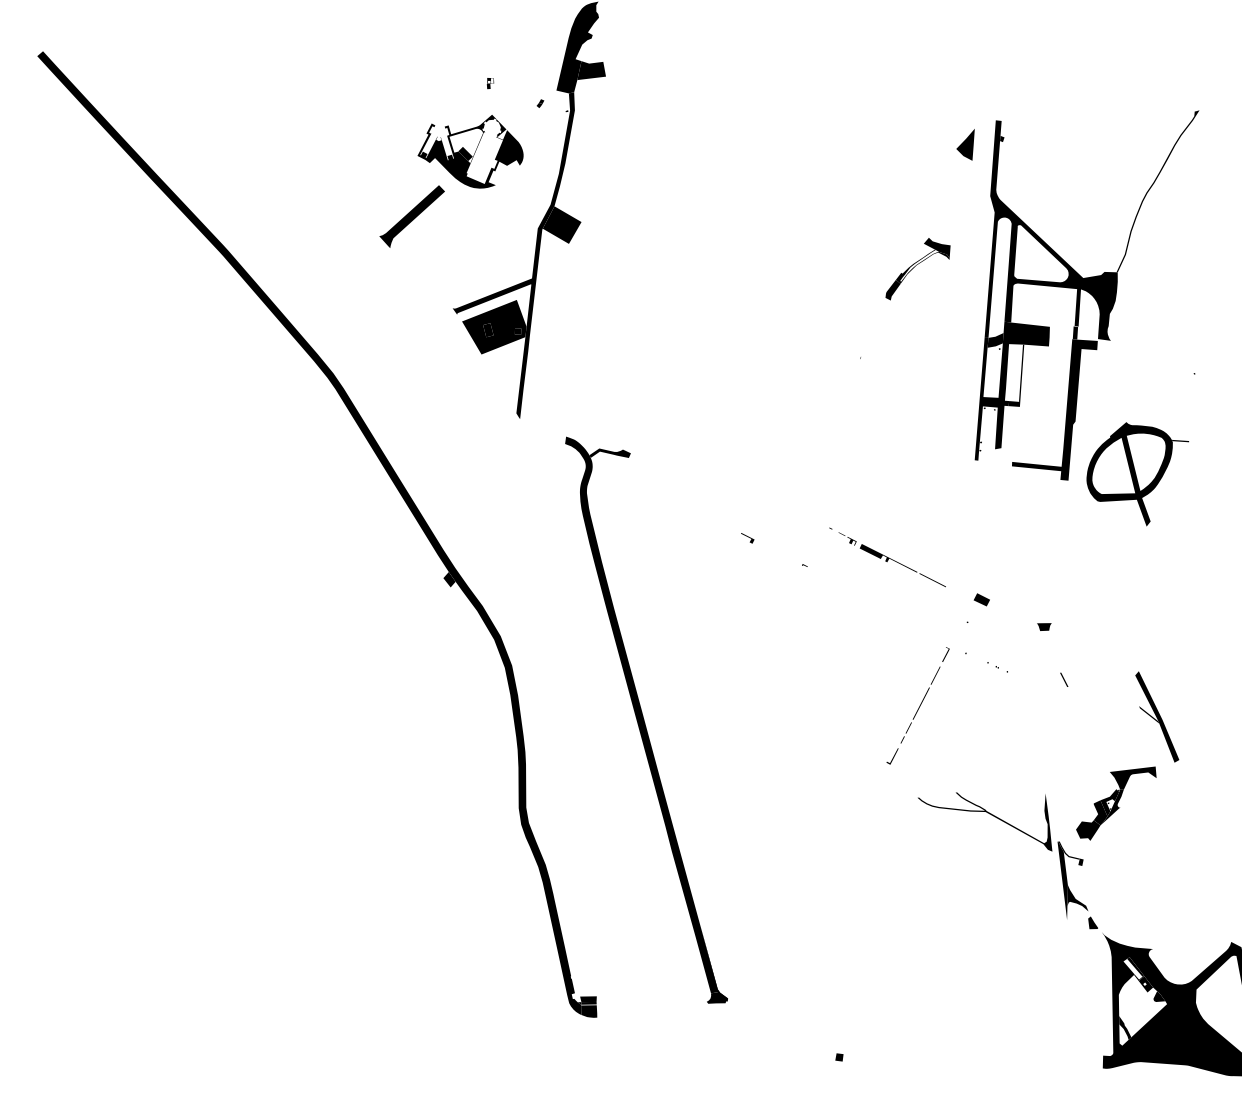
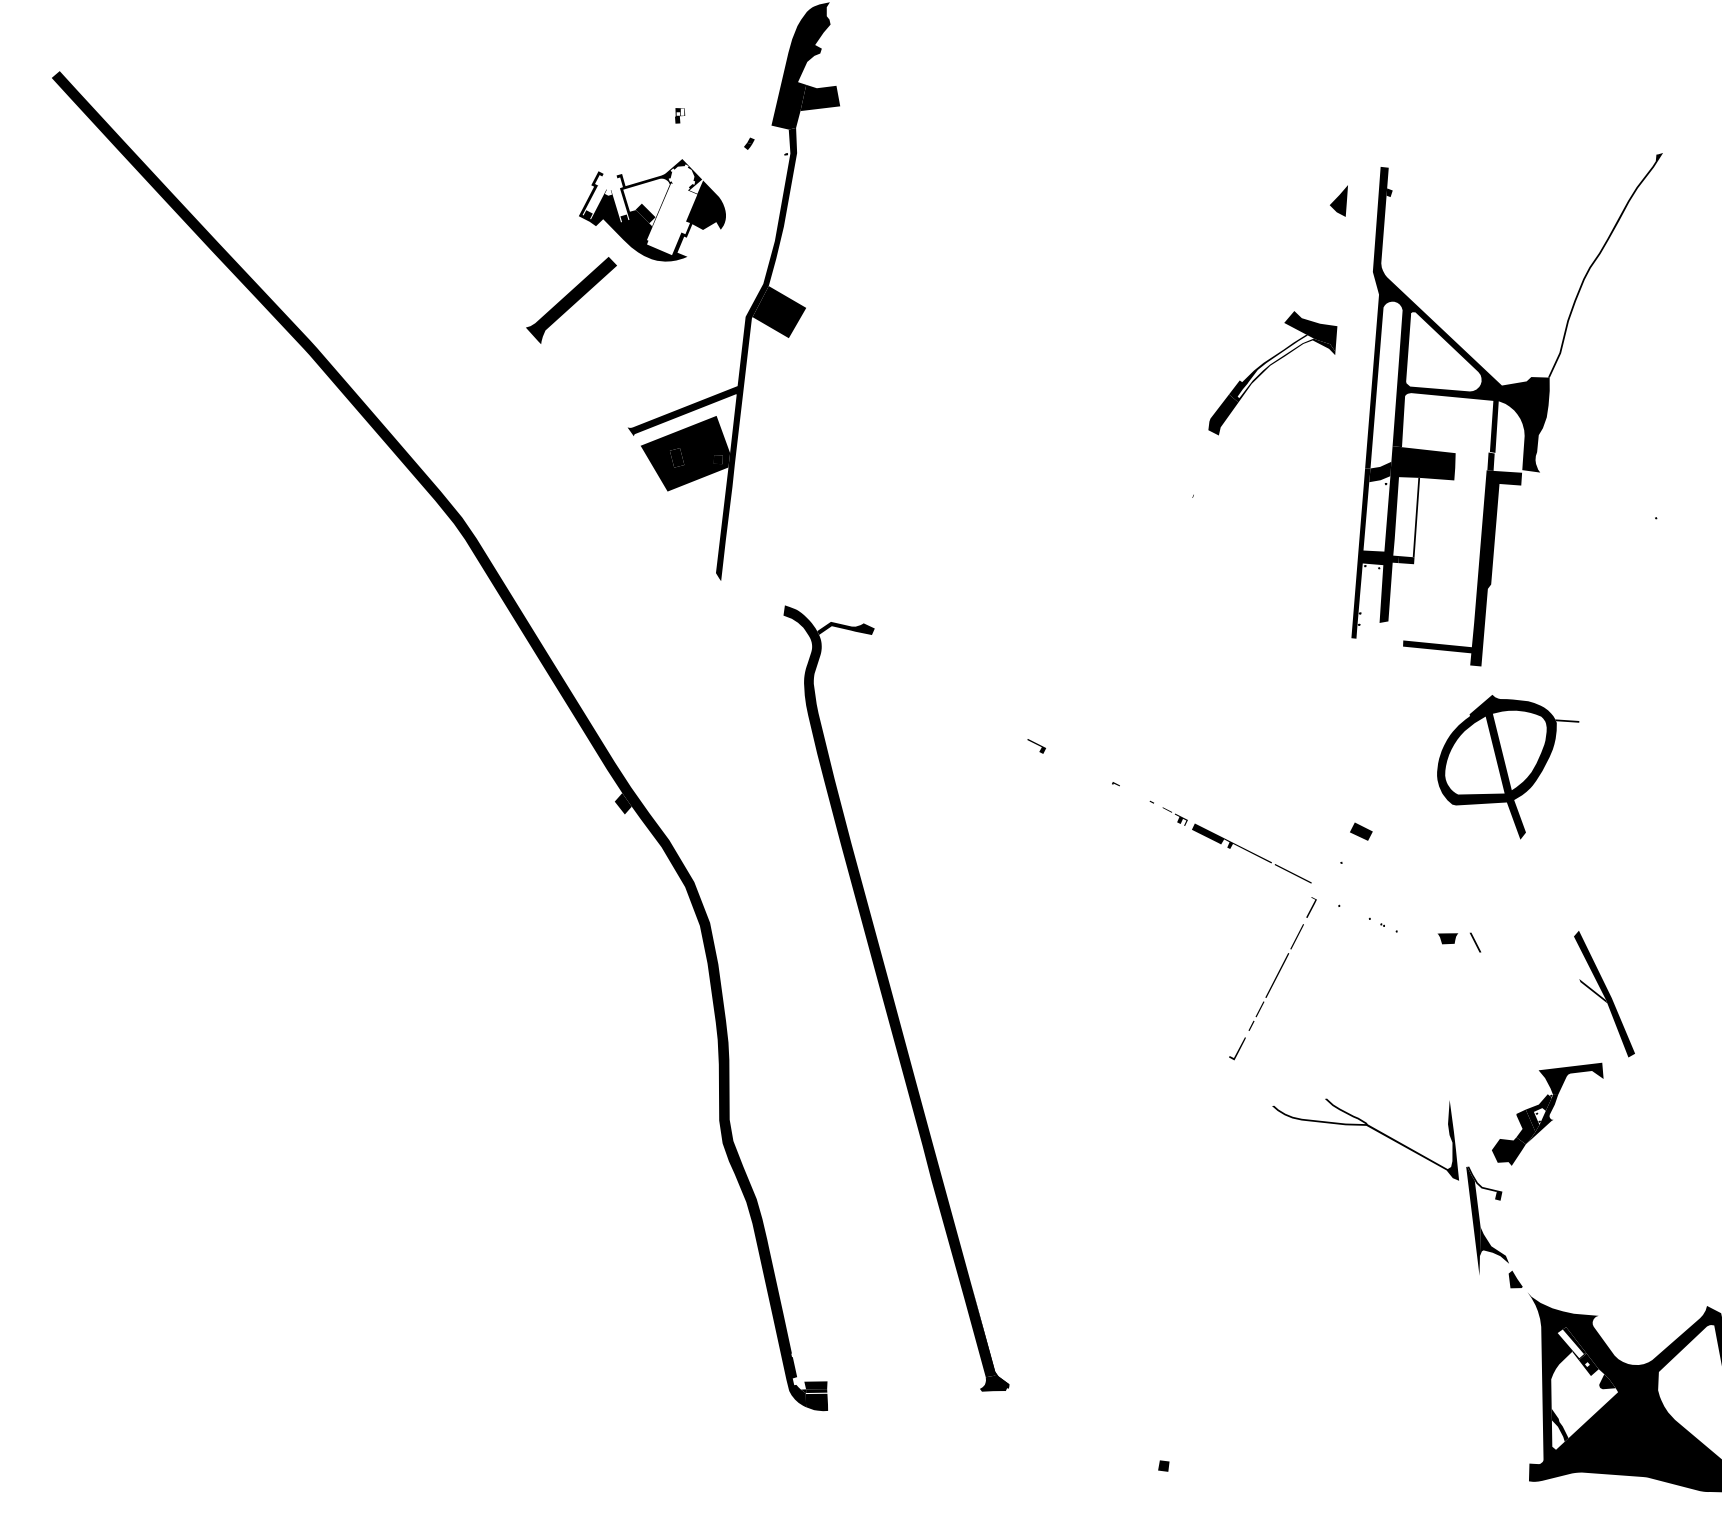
part: (965, 145) -> (1338, 201), size x0.71
part: (917, 268) -> (1272, 372), size x1.43
part: (1137, 474) -> (1507, 767), moved
part: (887, 557) -> (1230, 842), moved
part: (1044, 626) -> (1448, 937), moved

